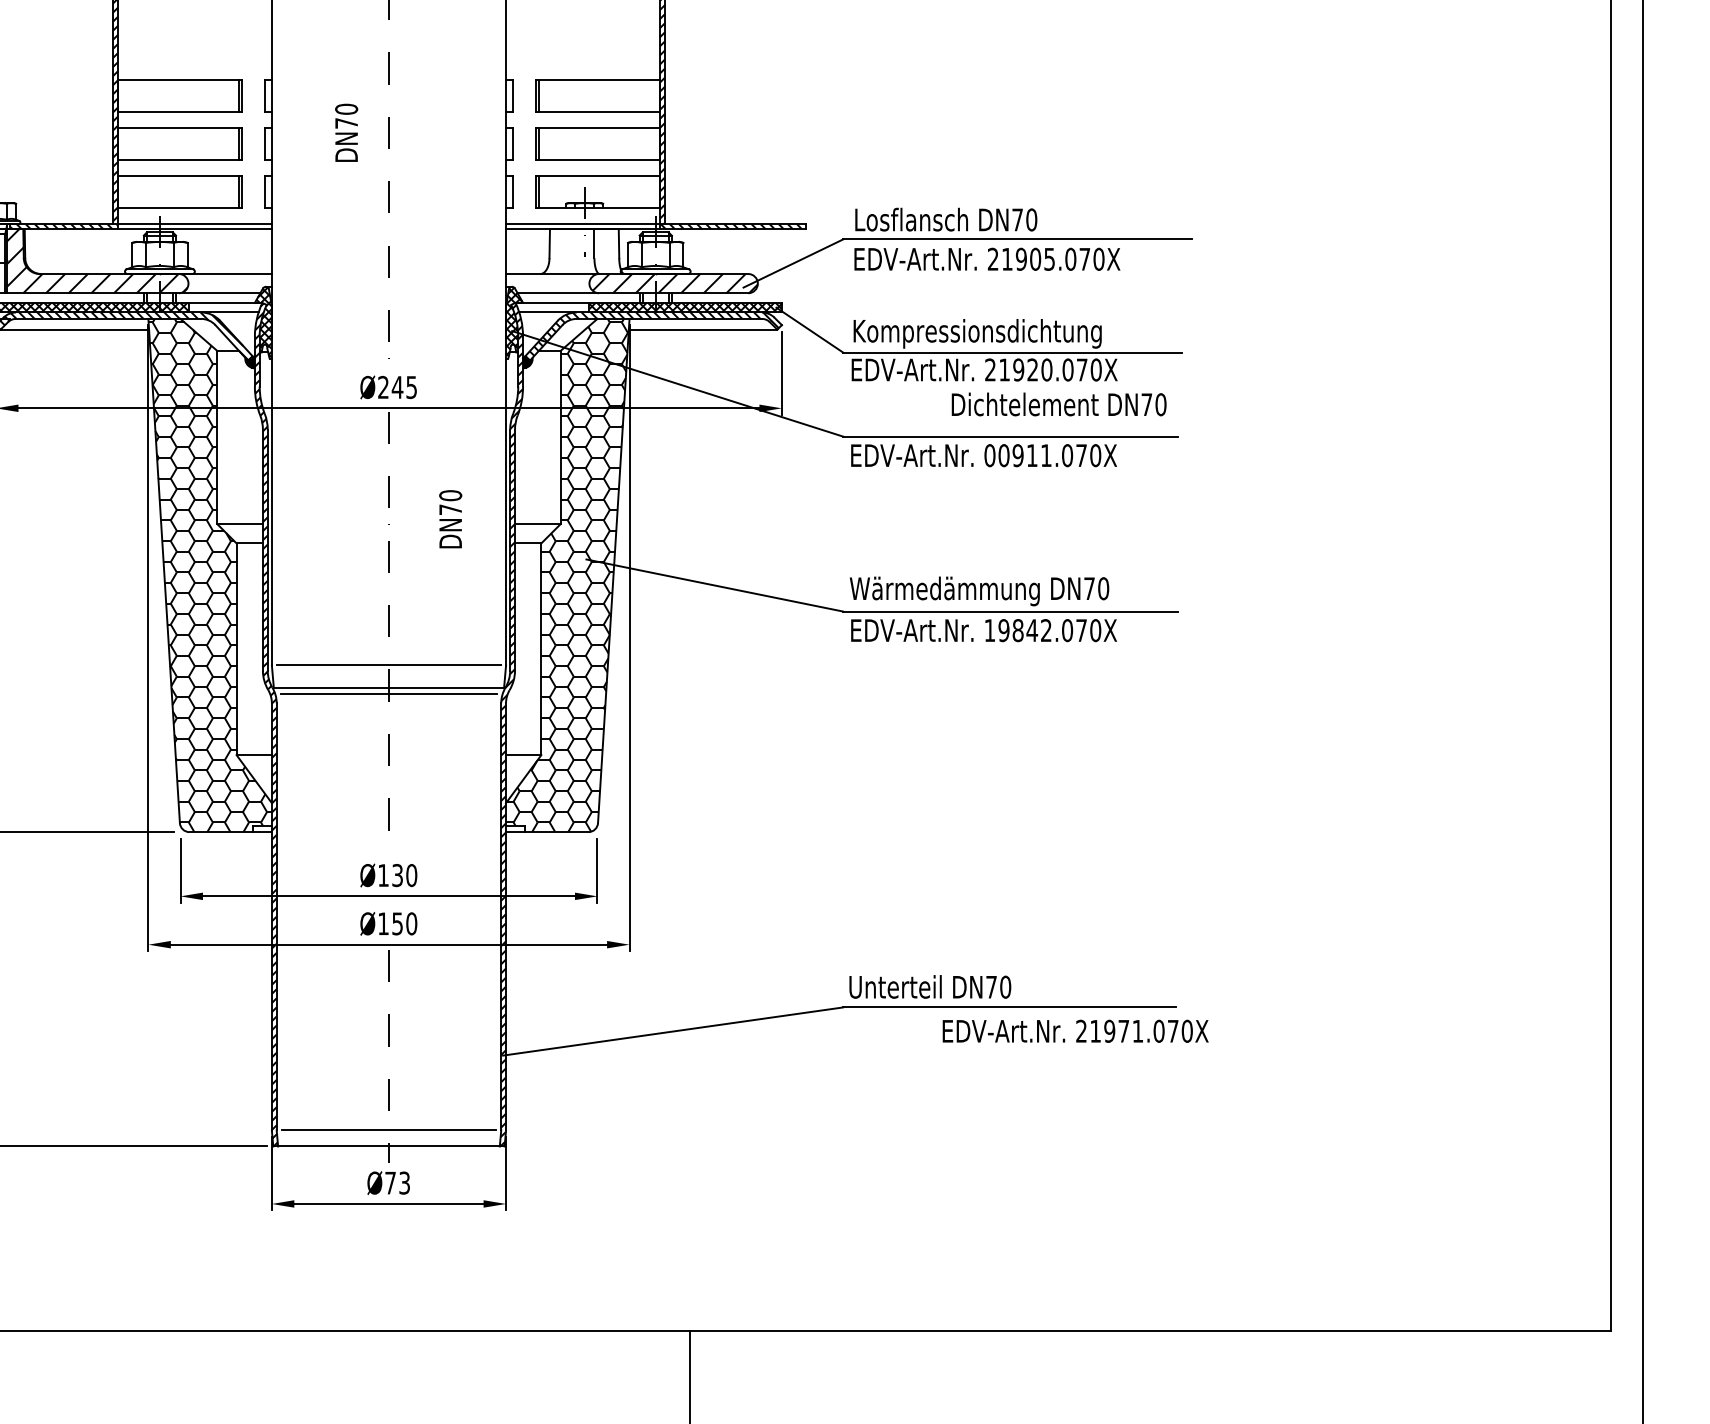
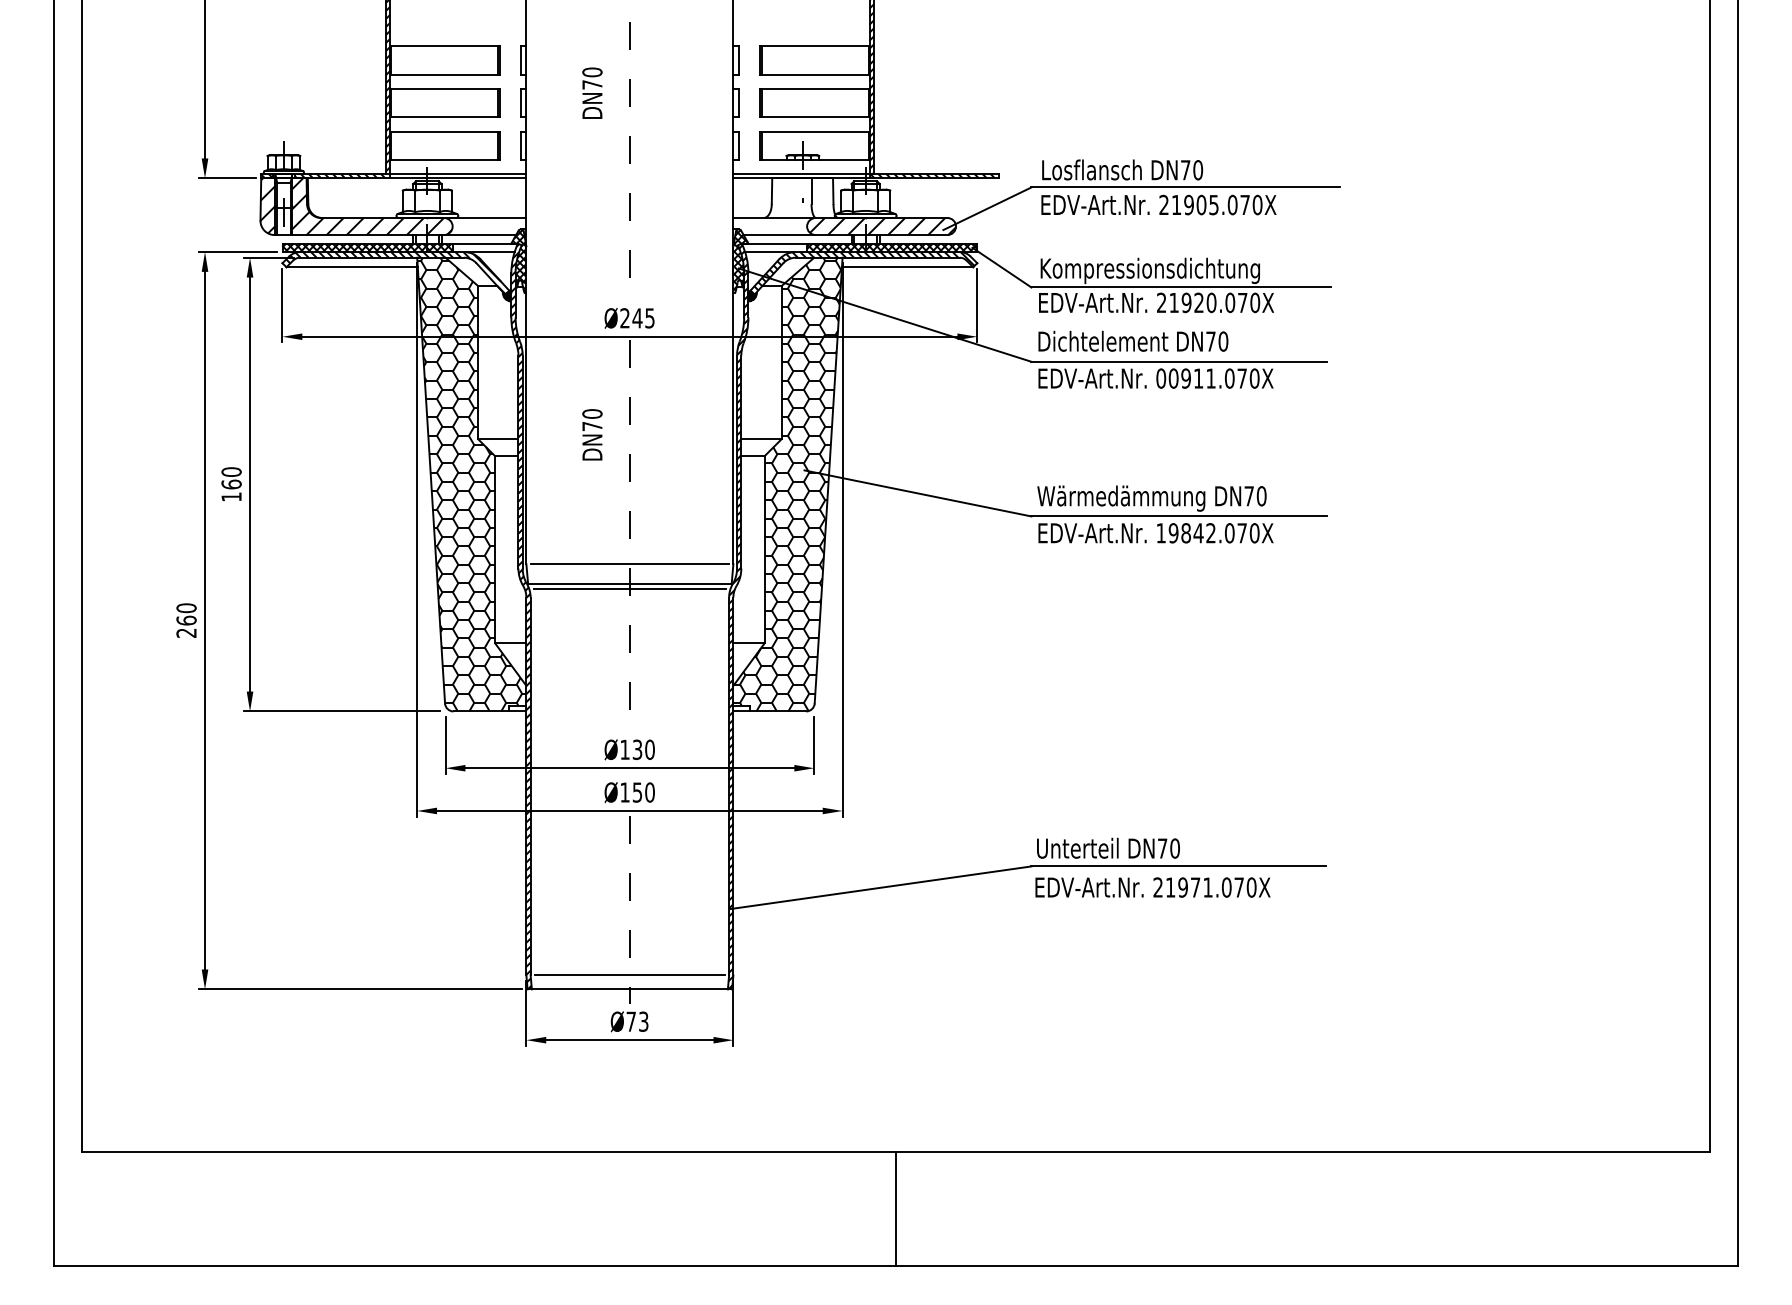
text: (1059, 403) -> (1133, 340), moved
text: (450, 518) -> (592, 434), moved
text: (1075, 1031) -> (1152, 887), moved

